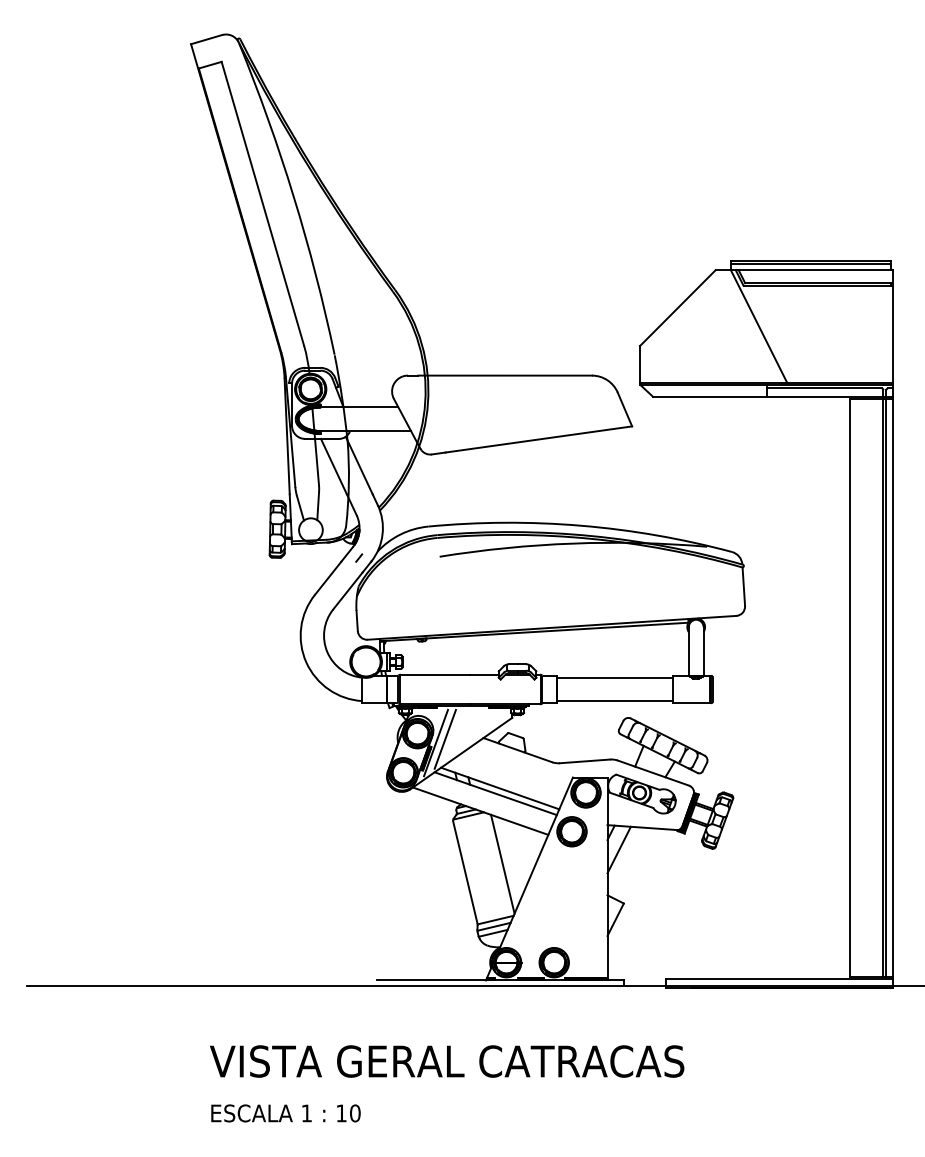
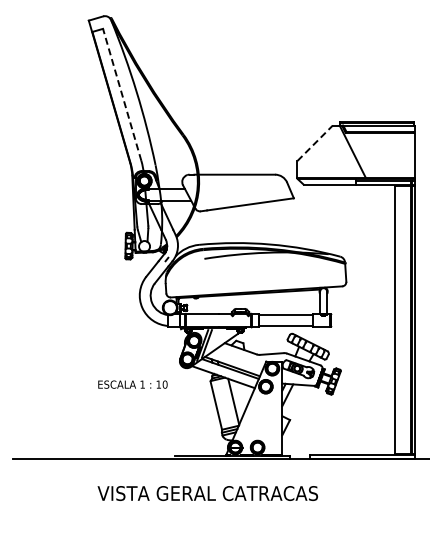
line: (263, 203) -> (122, 94), solid -> dashed
line: (678, 308) -> (315, 143), solid -> dashed
text: (285, 1113) -> (132, 384), moved

